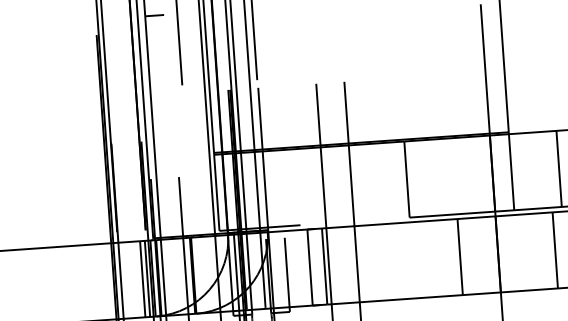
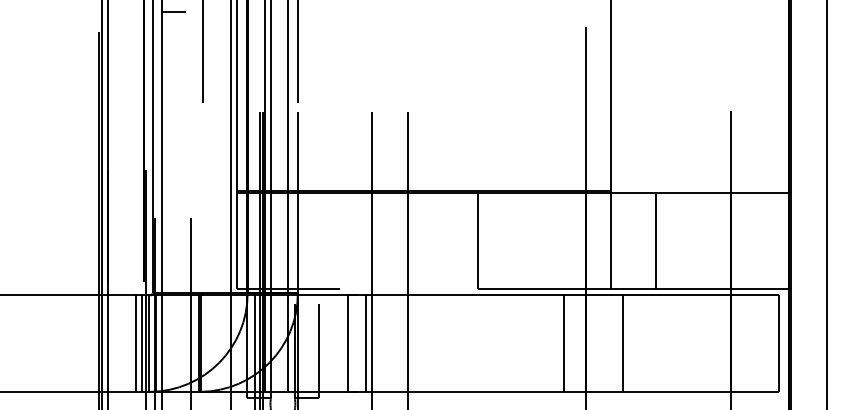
line: (558, 169) -> (655, 241), moved
line: (555, 250) -> (622, 343), moved
line: (460, 256) -> (564, 343), moved

